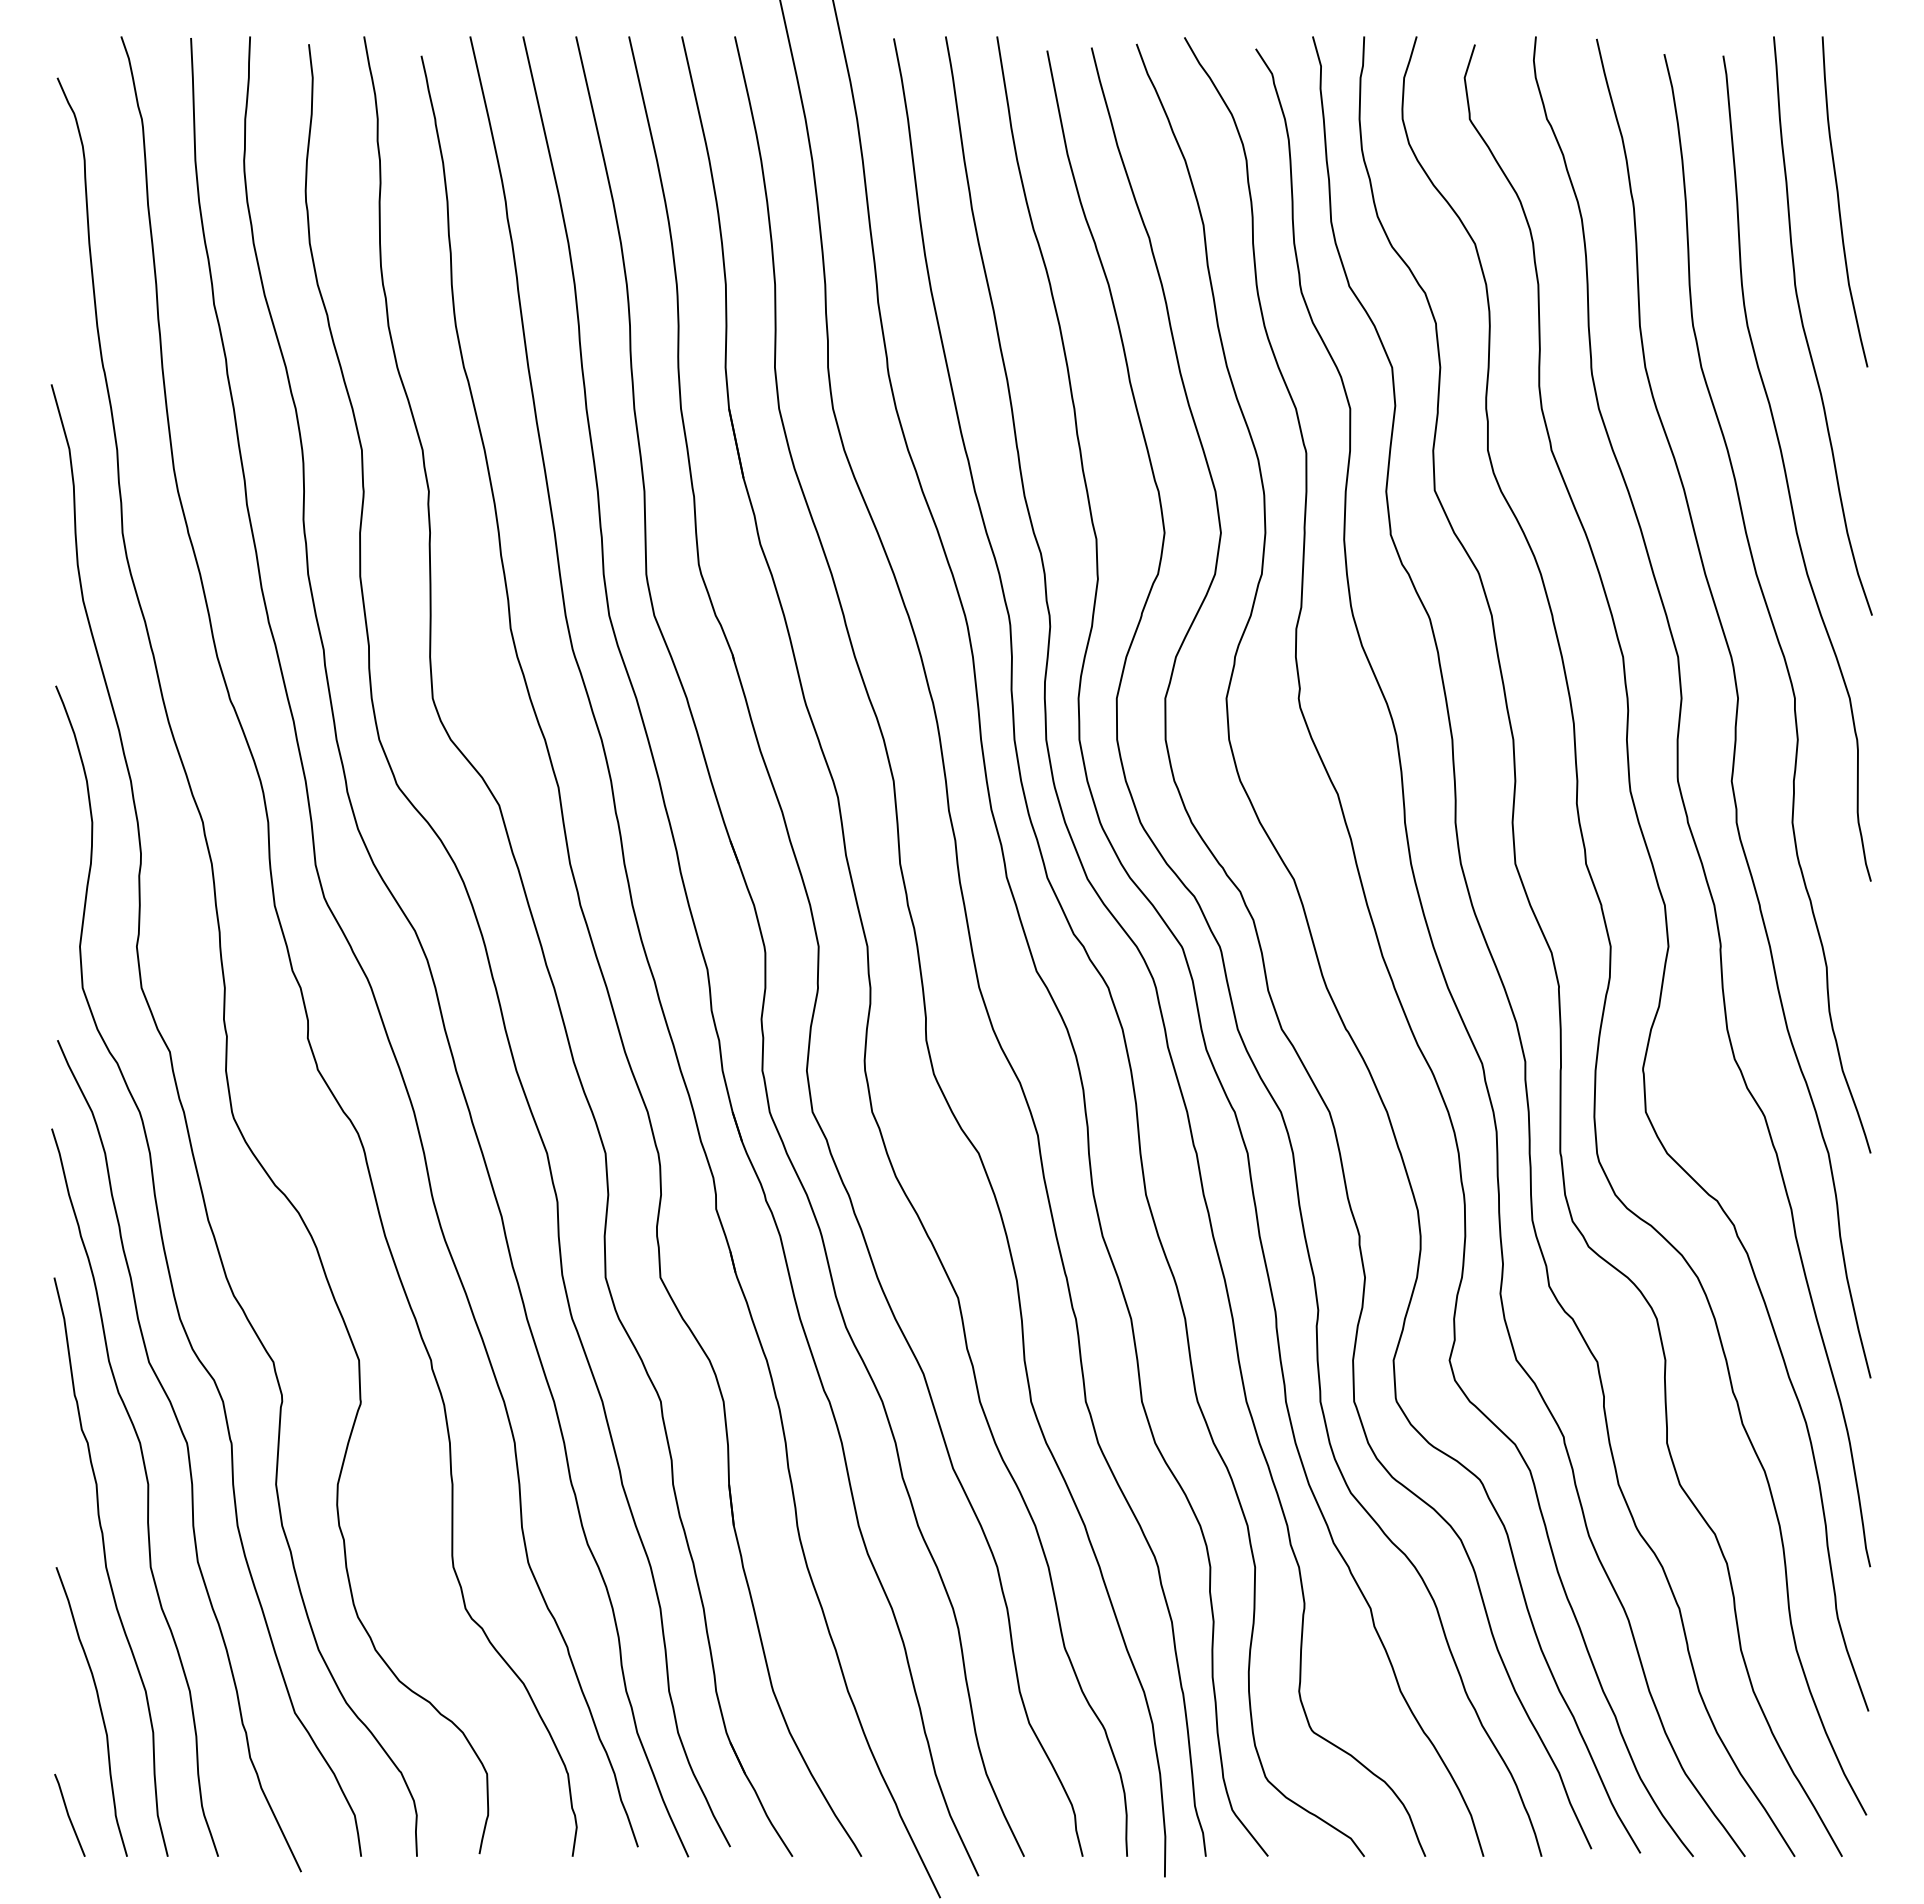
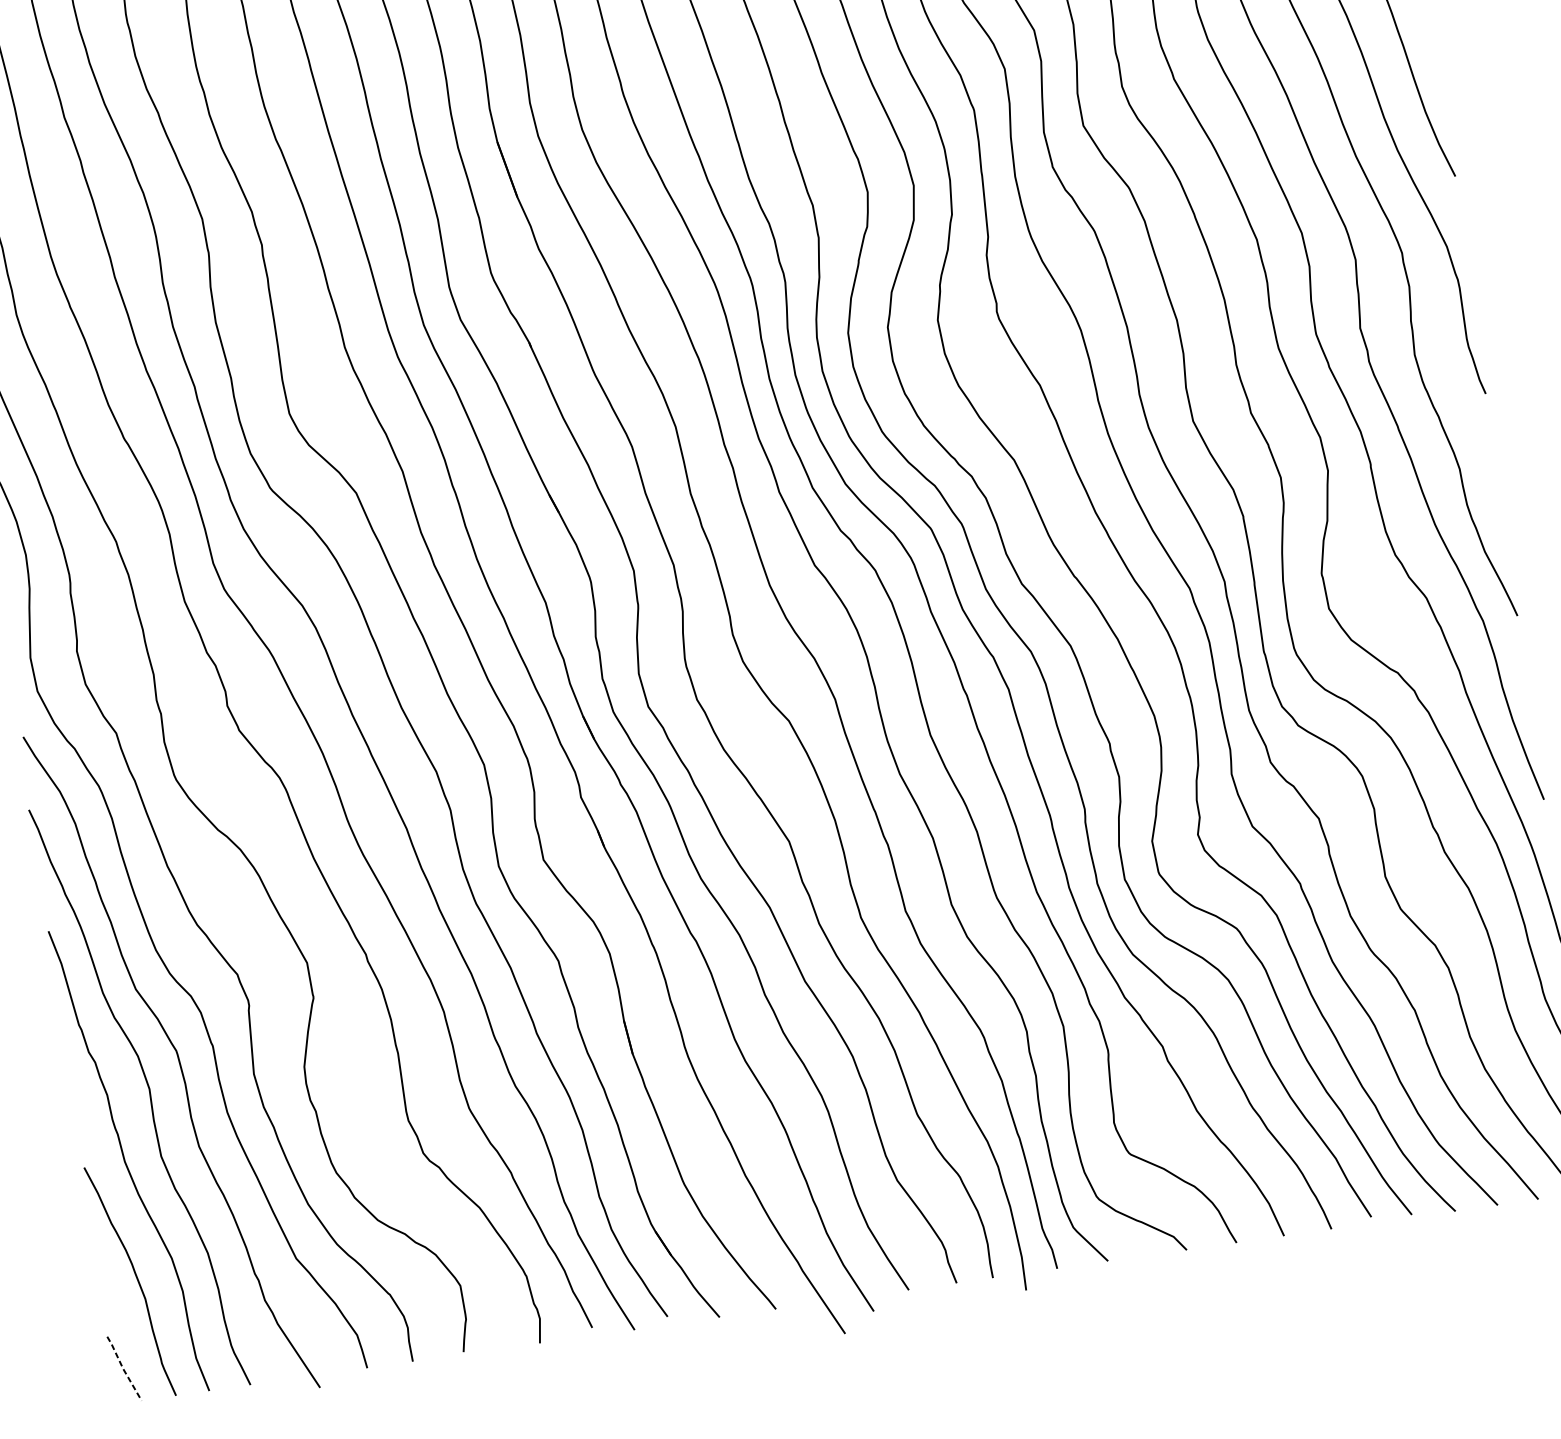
line: (68, 1815) -> (123, 1368), solid -> dashed

